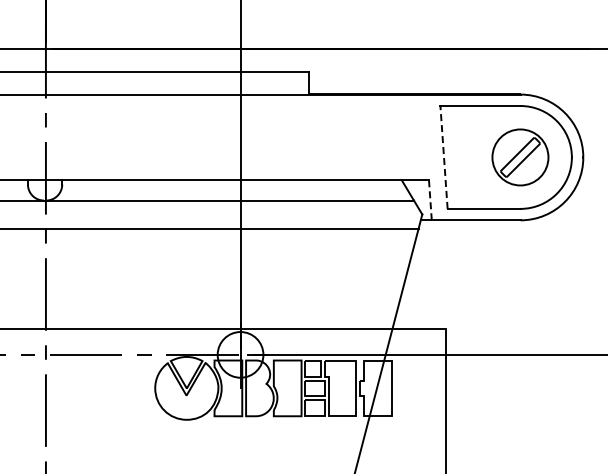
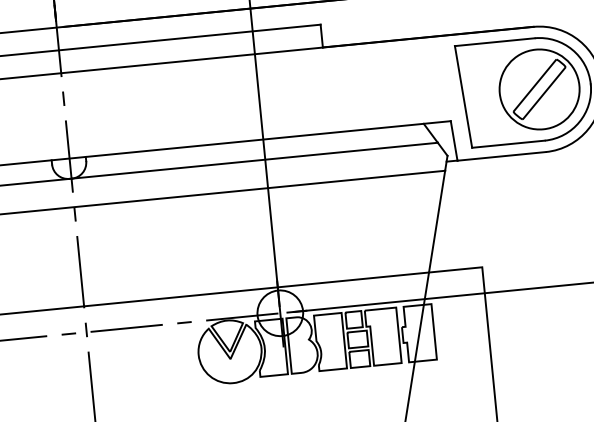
line: (444, 157) -> (464, 96), dashed -> solid
part: (520, 157) -> (539, 89), size x1.43
line: (430, 200) -> (454, 141), dashed -> solid

